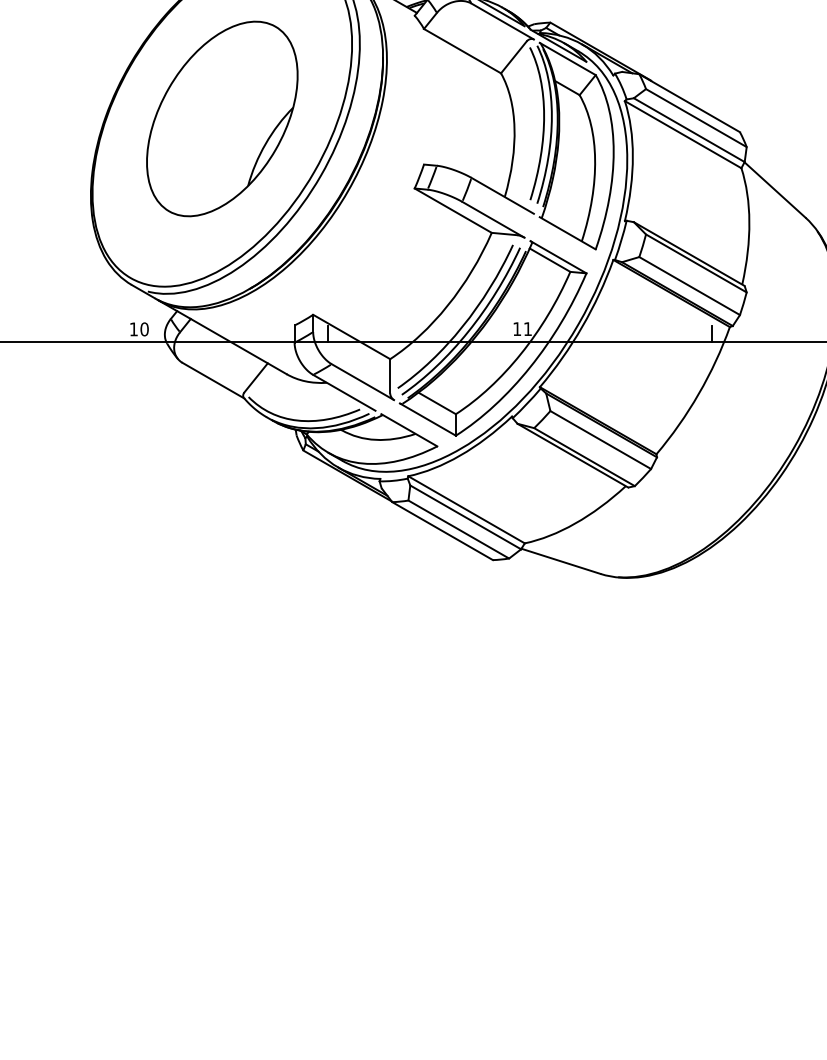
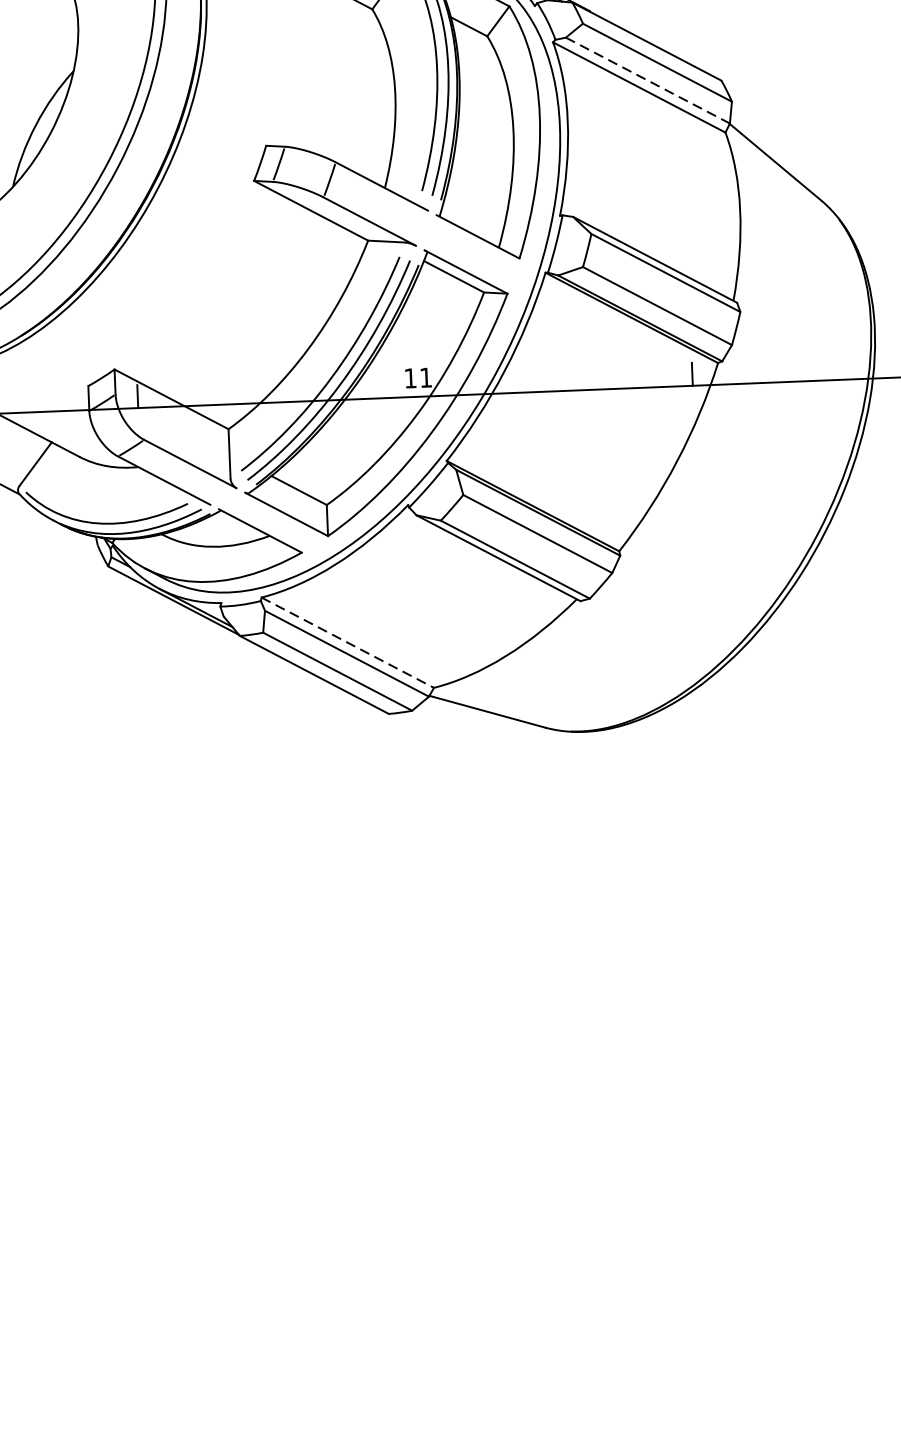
line: (689, 130) -> (648, 81), solid -> dashed
line: (466, 510) -> (347, 643), solid -> dashed

